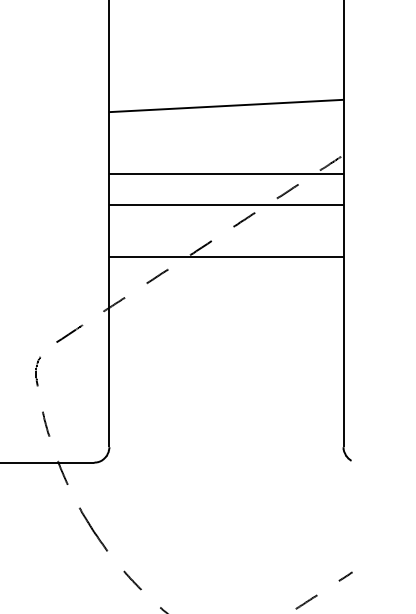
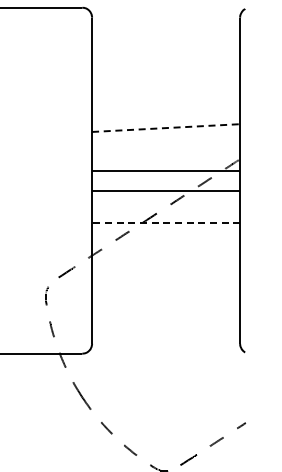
line: (227, 106) -> (166, 128), solid -> dashed
line: (225, 256) -> (165, 223), solid -> dashed

